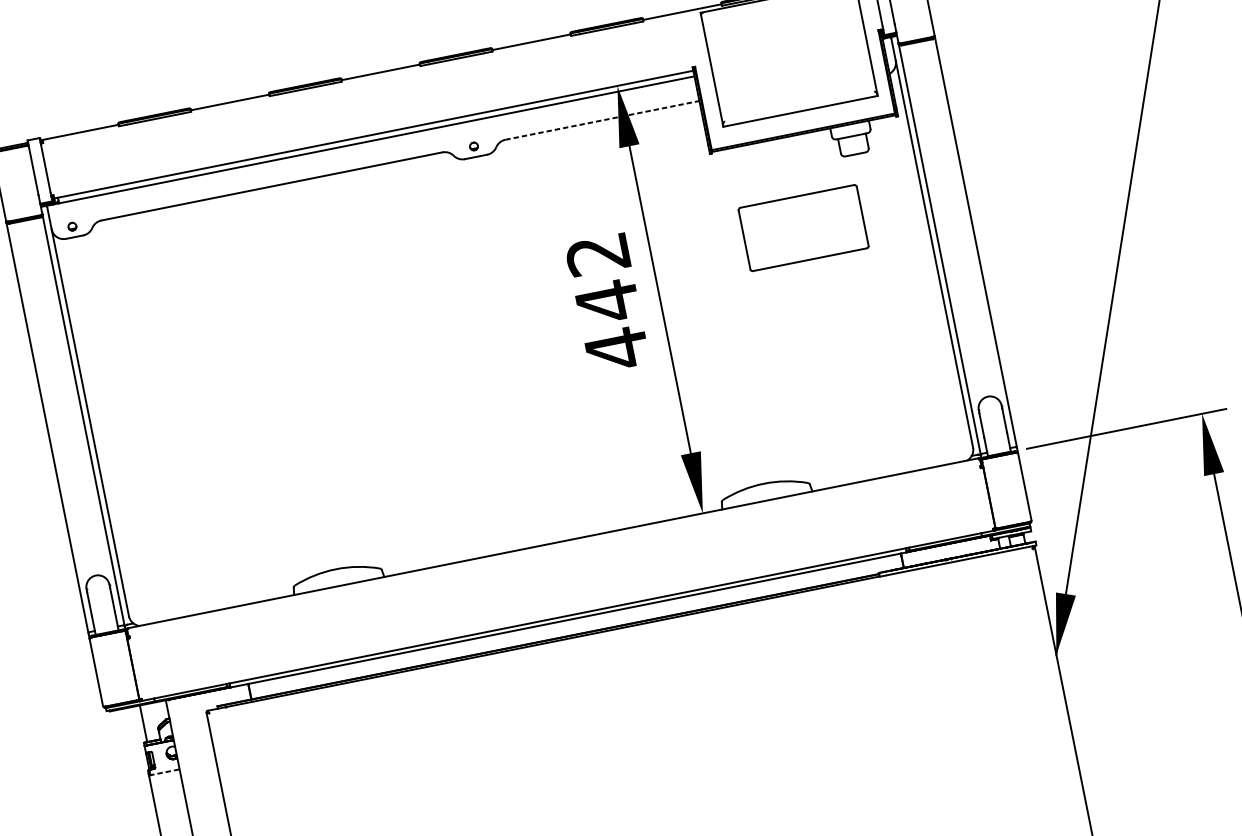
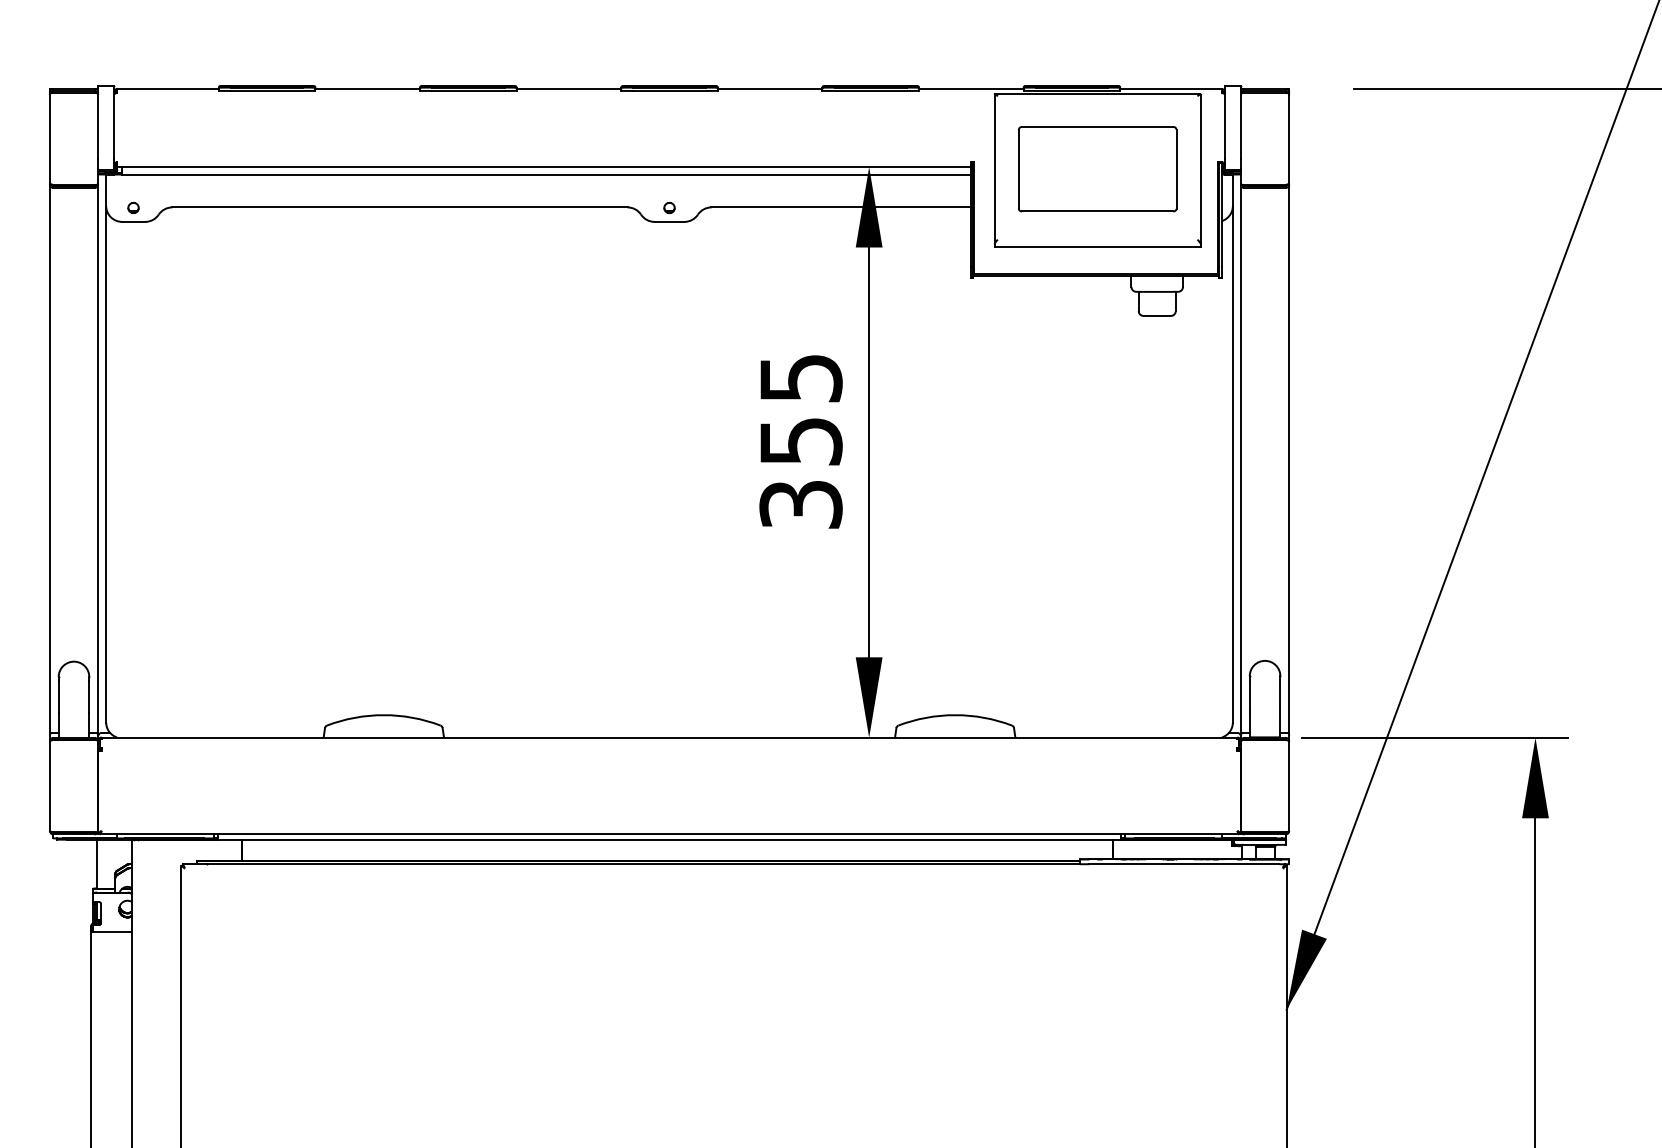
line: (602, 120) -> (841, 207), dashed -> solid
part: (803, 228) -> (1097, 169), moved
text: (607, 303) -> (800, 443), 442 -> 355
line: (165, 771) -> (112, 931), dashed -> solid

